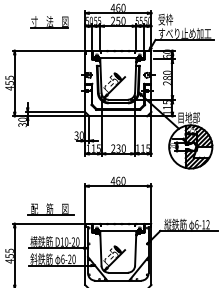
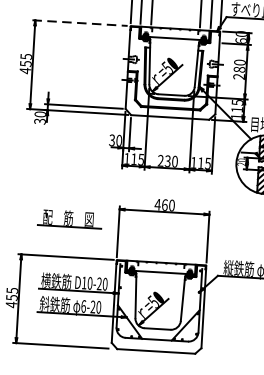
line: (48, 50) -> (81, 22), solid -> dashed
part: (50, 209) -> (69, 218), moved

